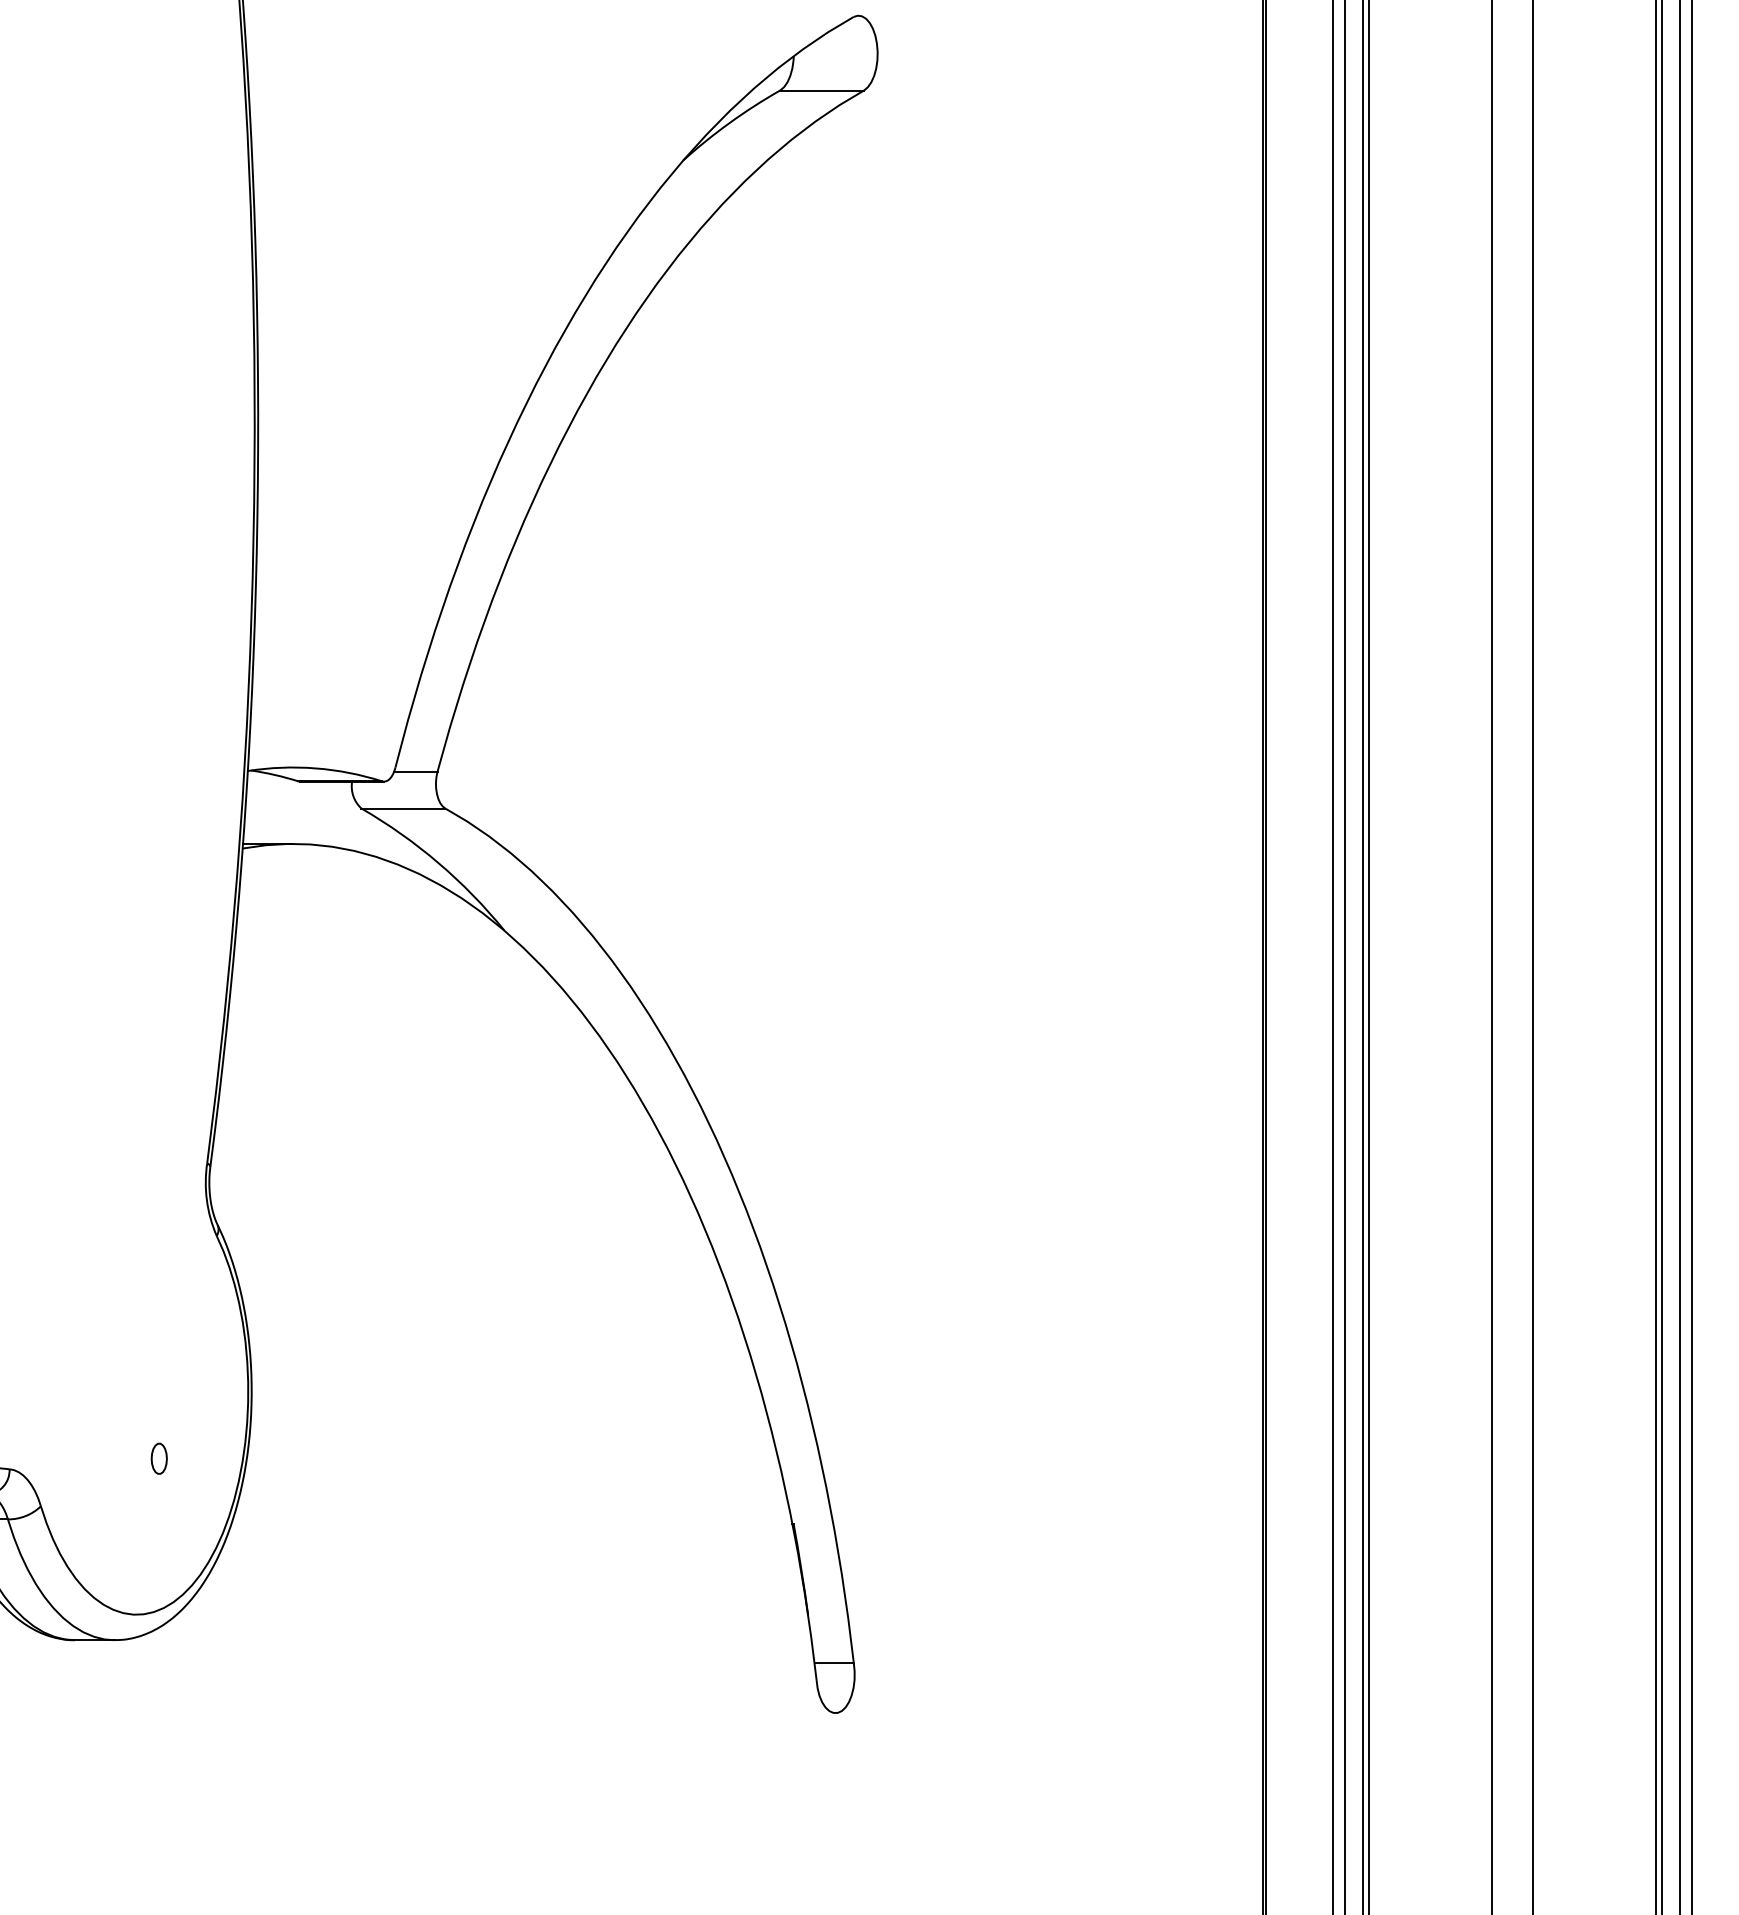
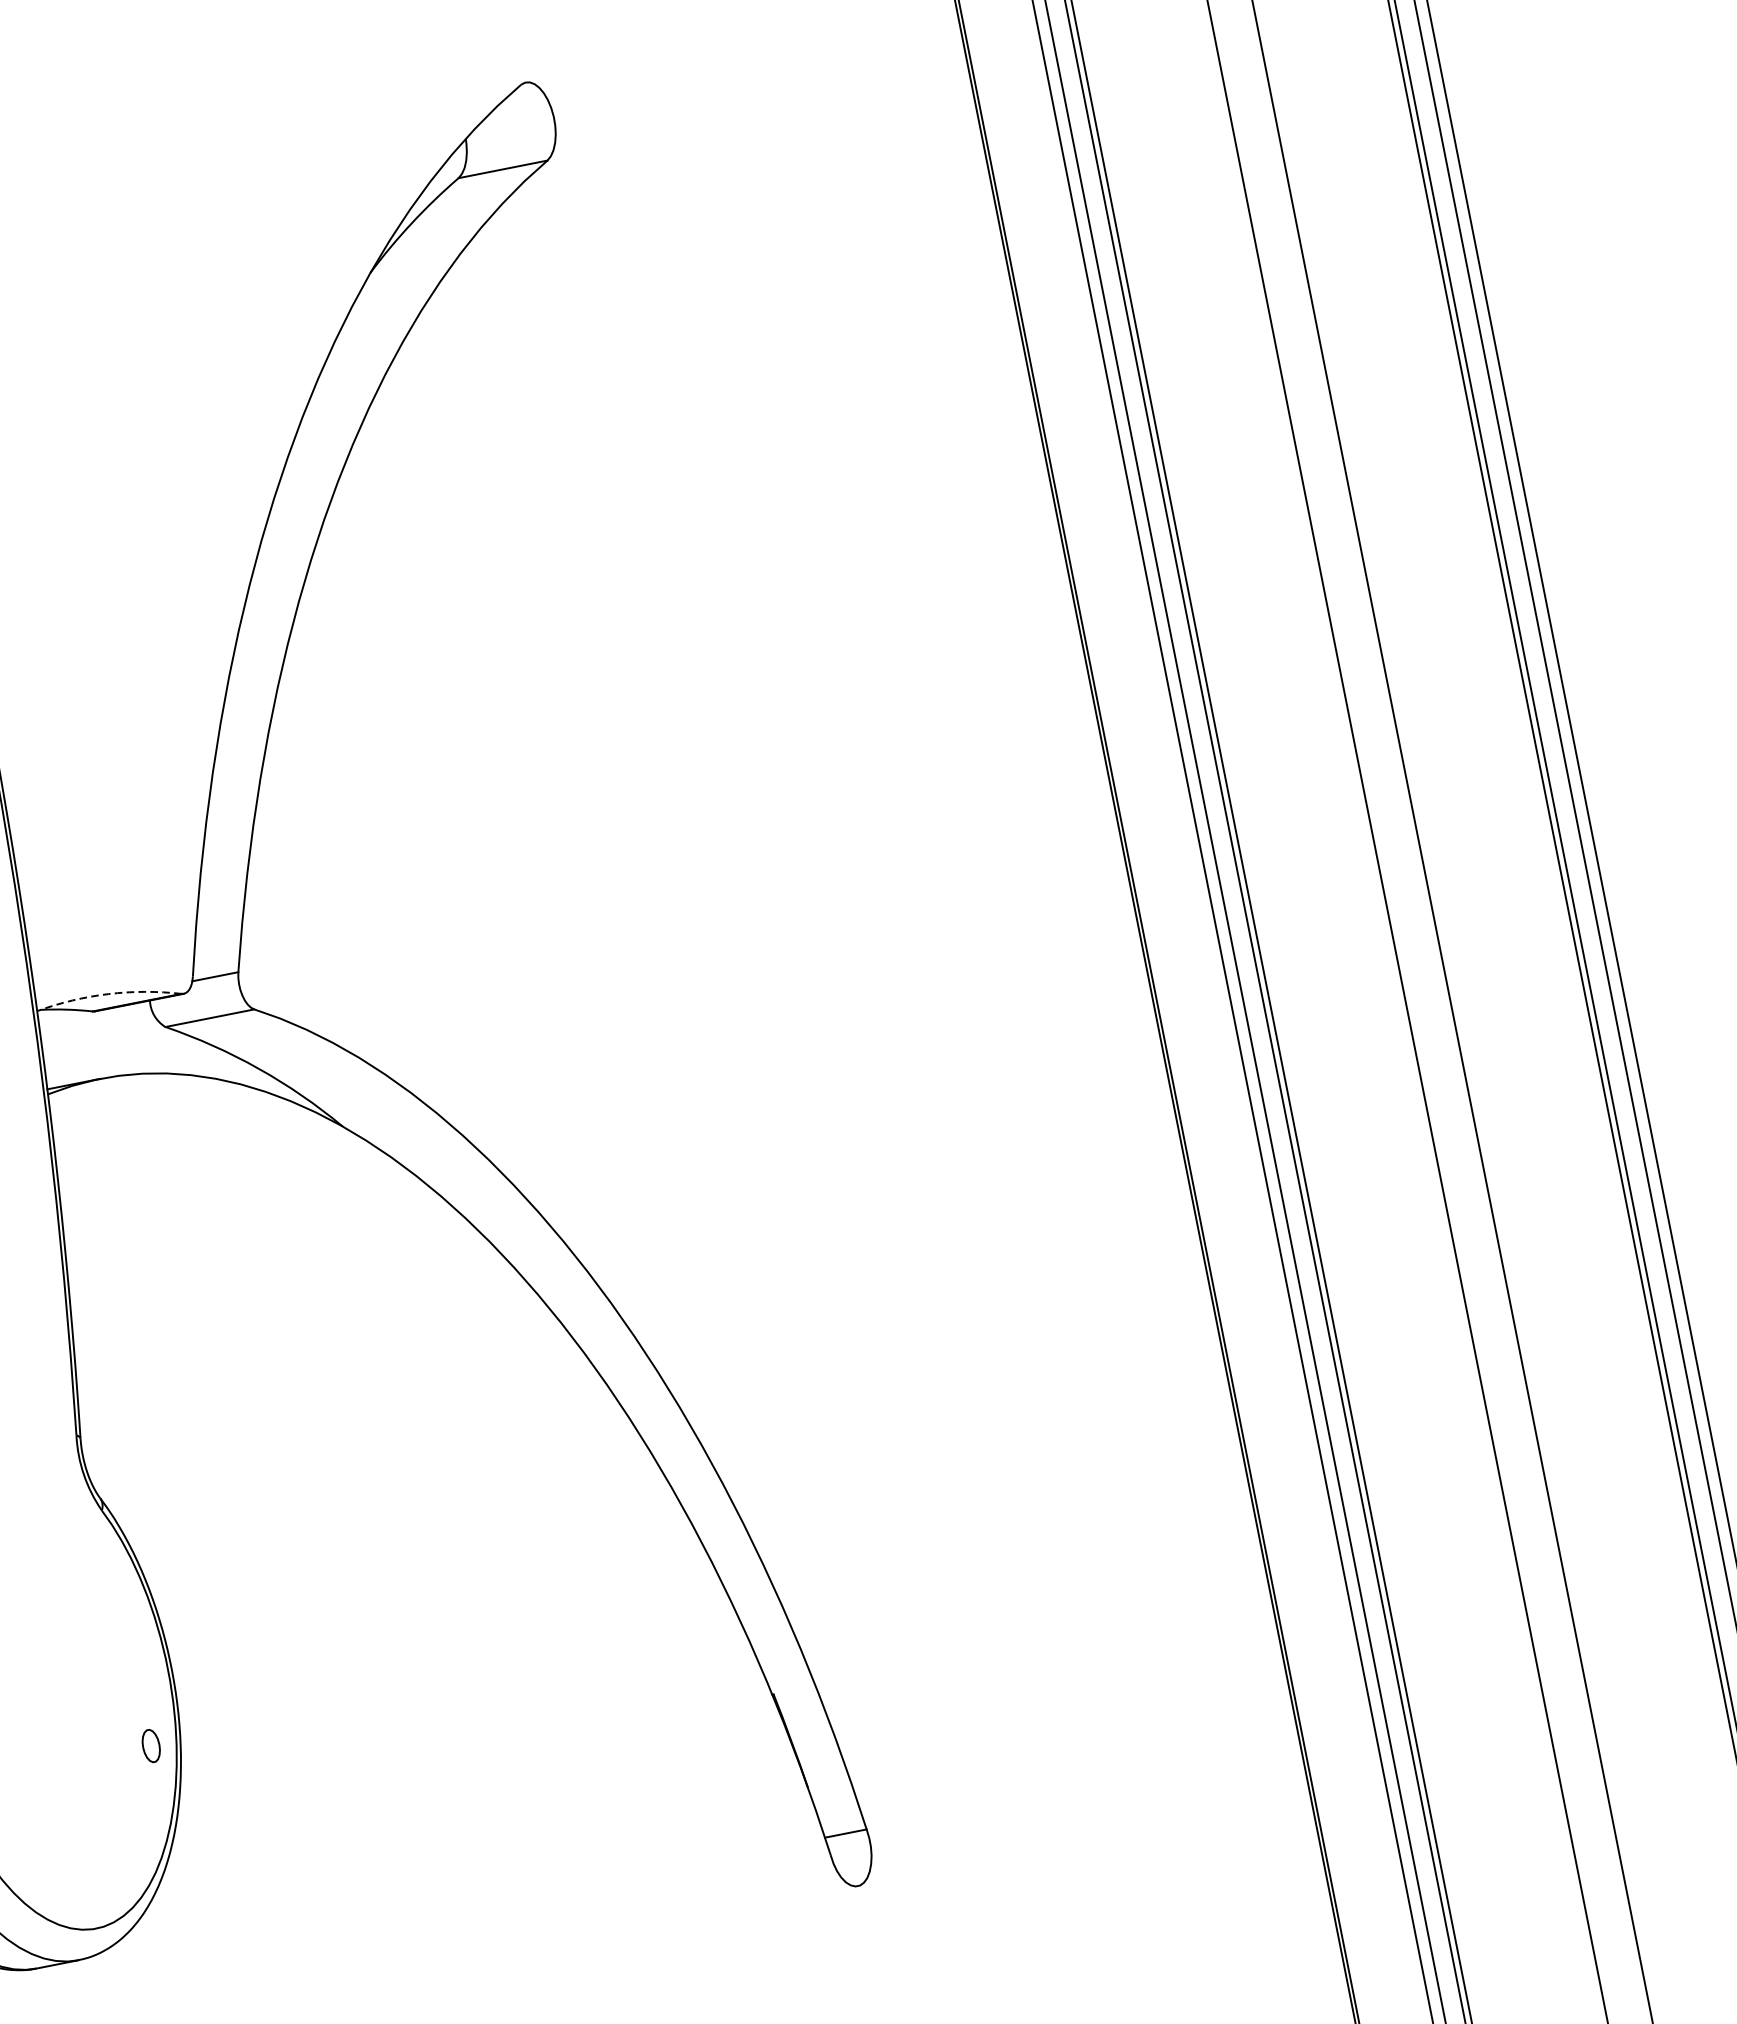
arc: (315, 768) -> (108, 994), solid -> dashed
part: (158, 1458) -> (150, 1745), moved

